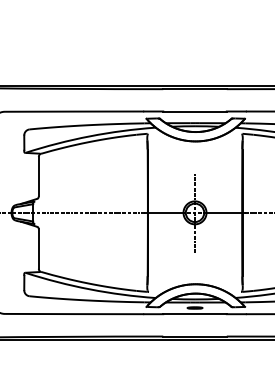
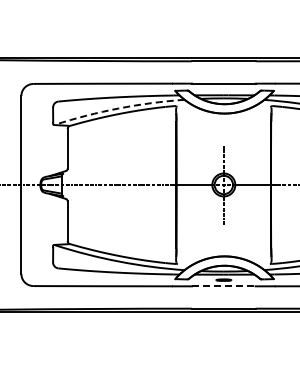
arc: (89, 136) -> (118, 108), solid -> dashed
line: (194, 314) -> (223, 286), solid -> dashed

